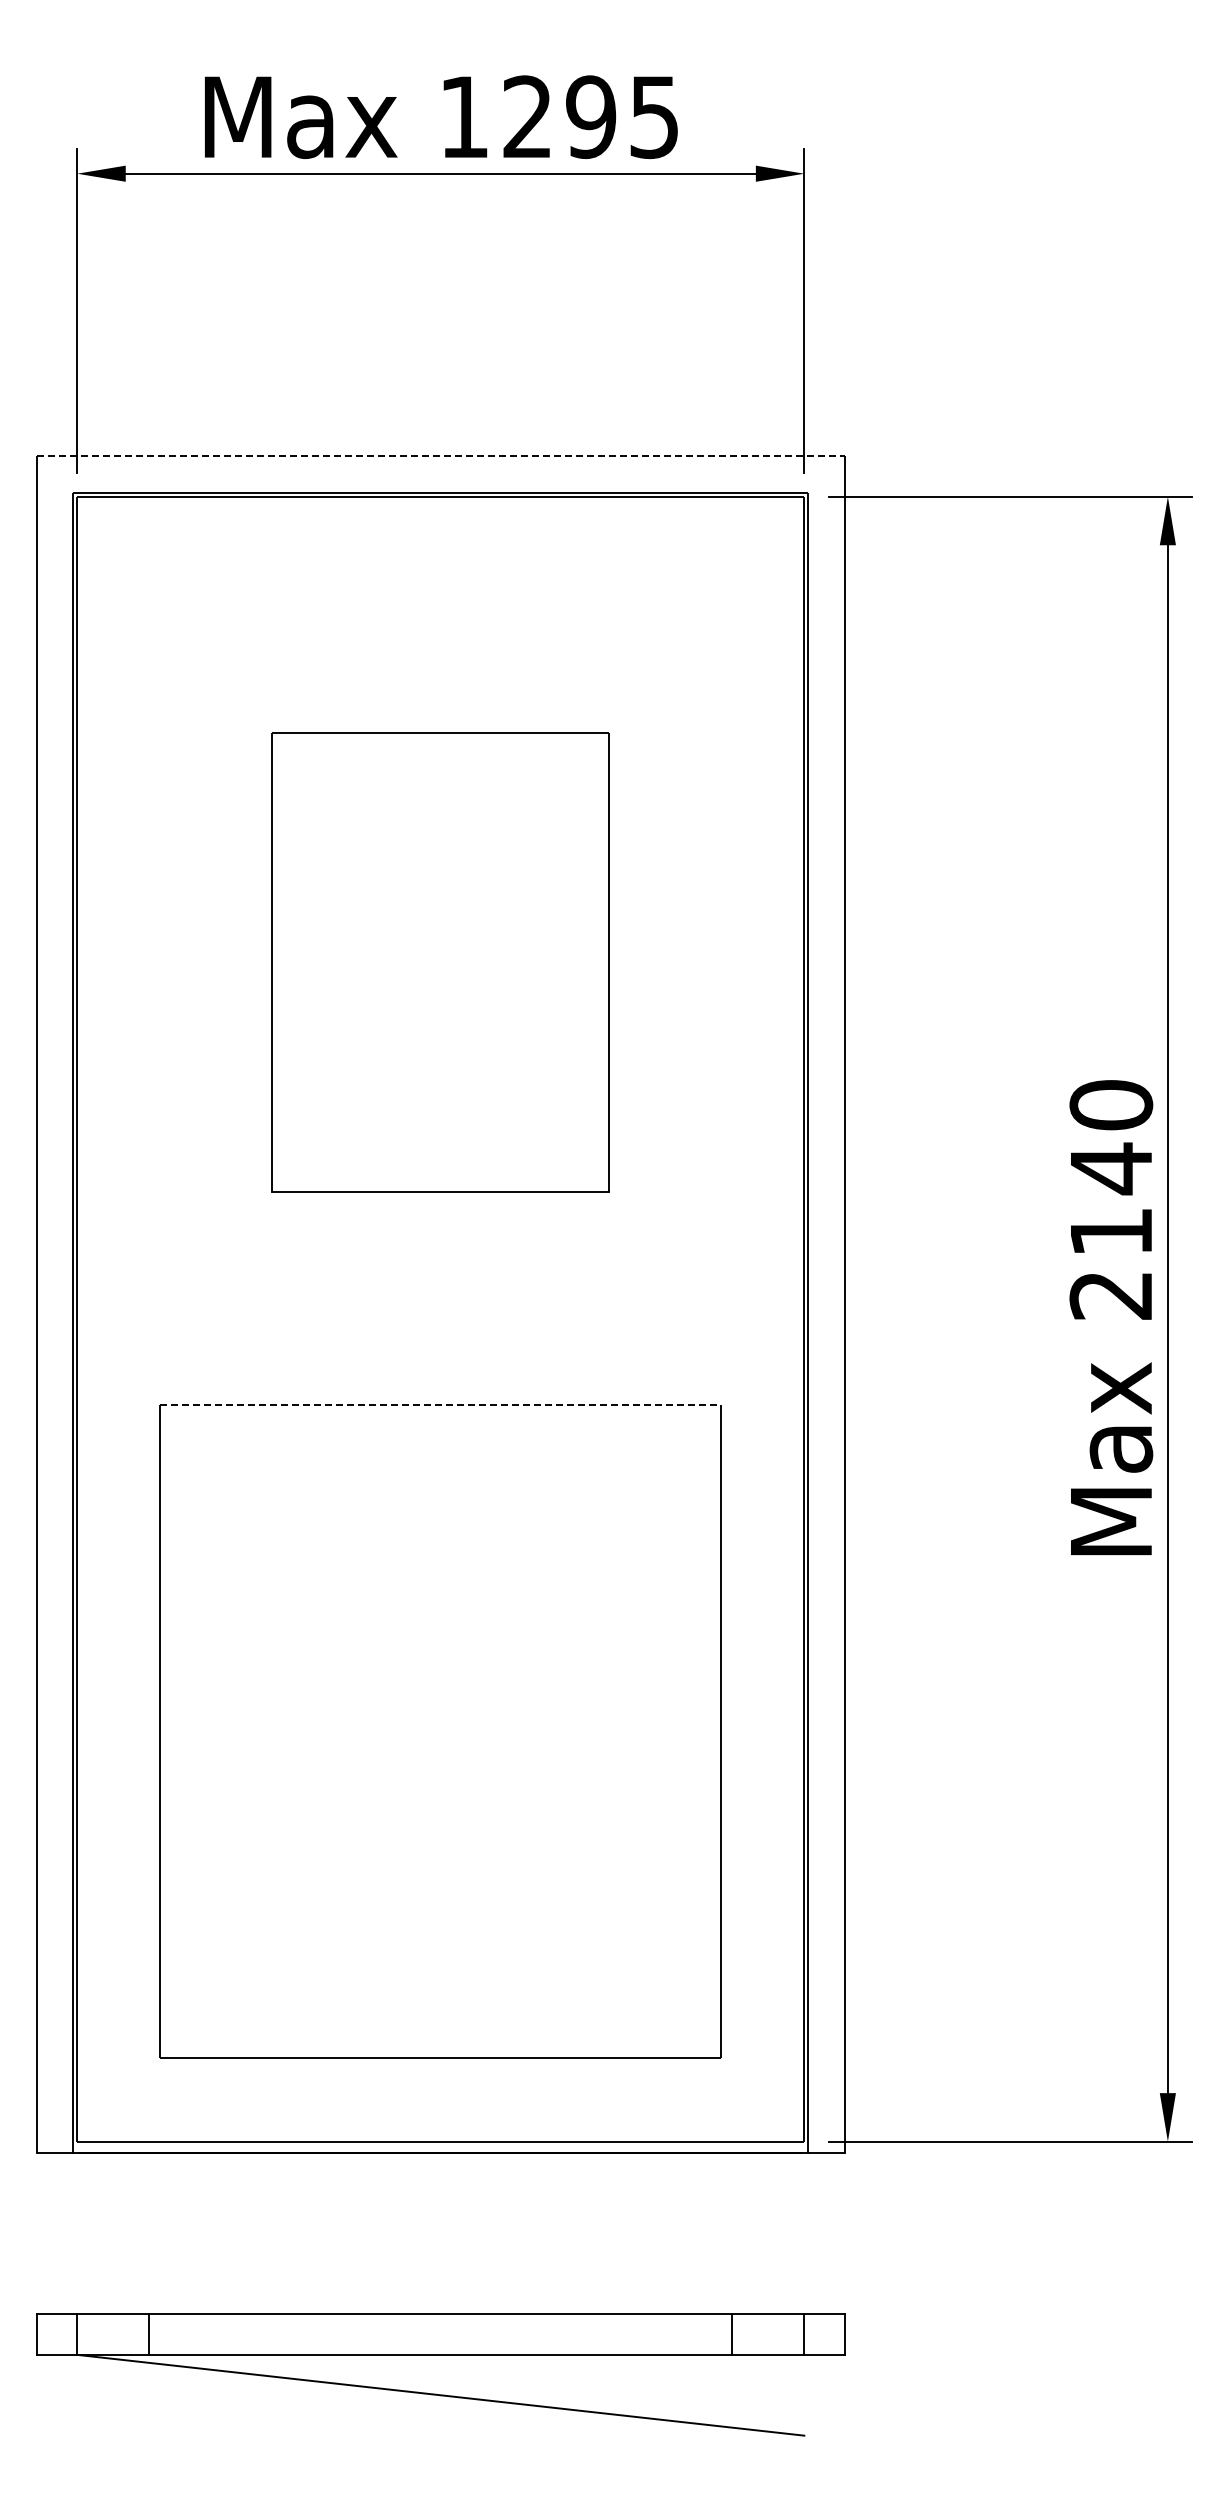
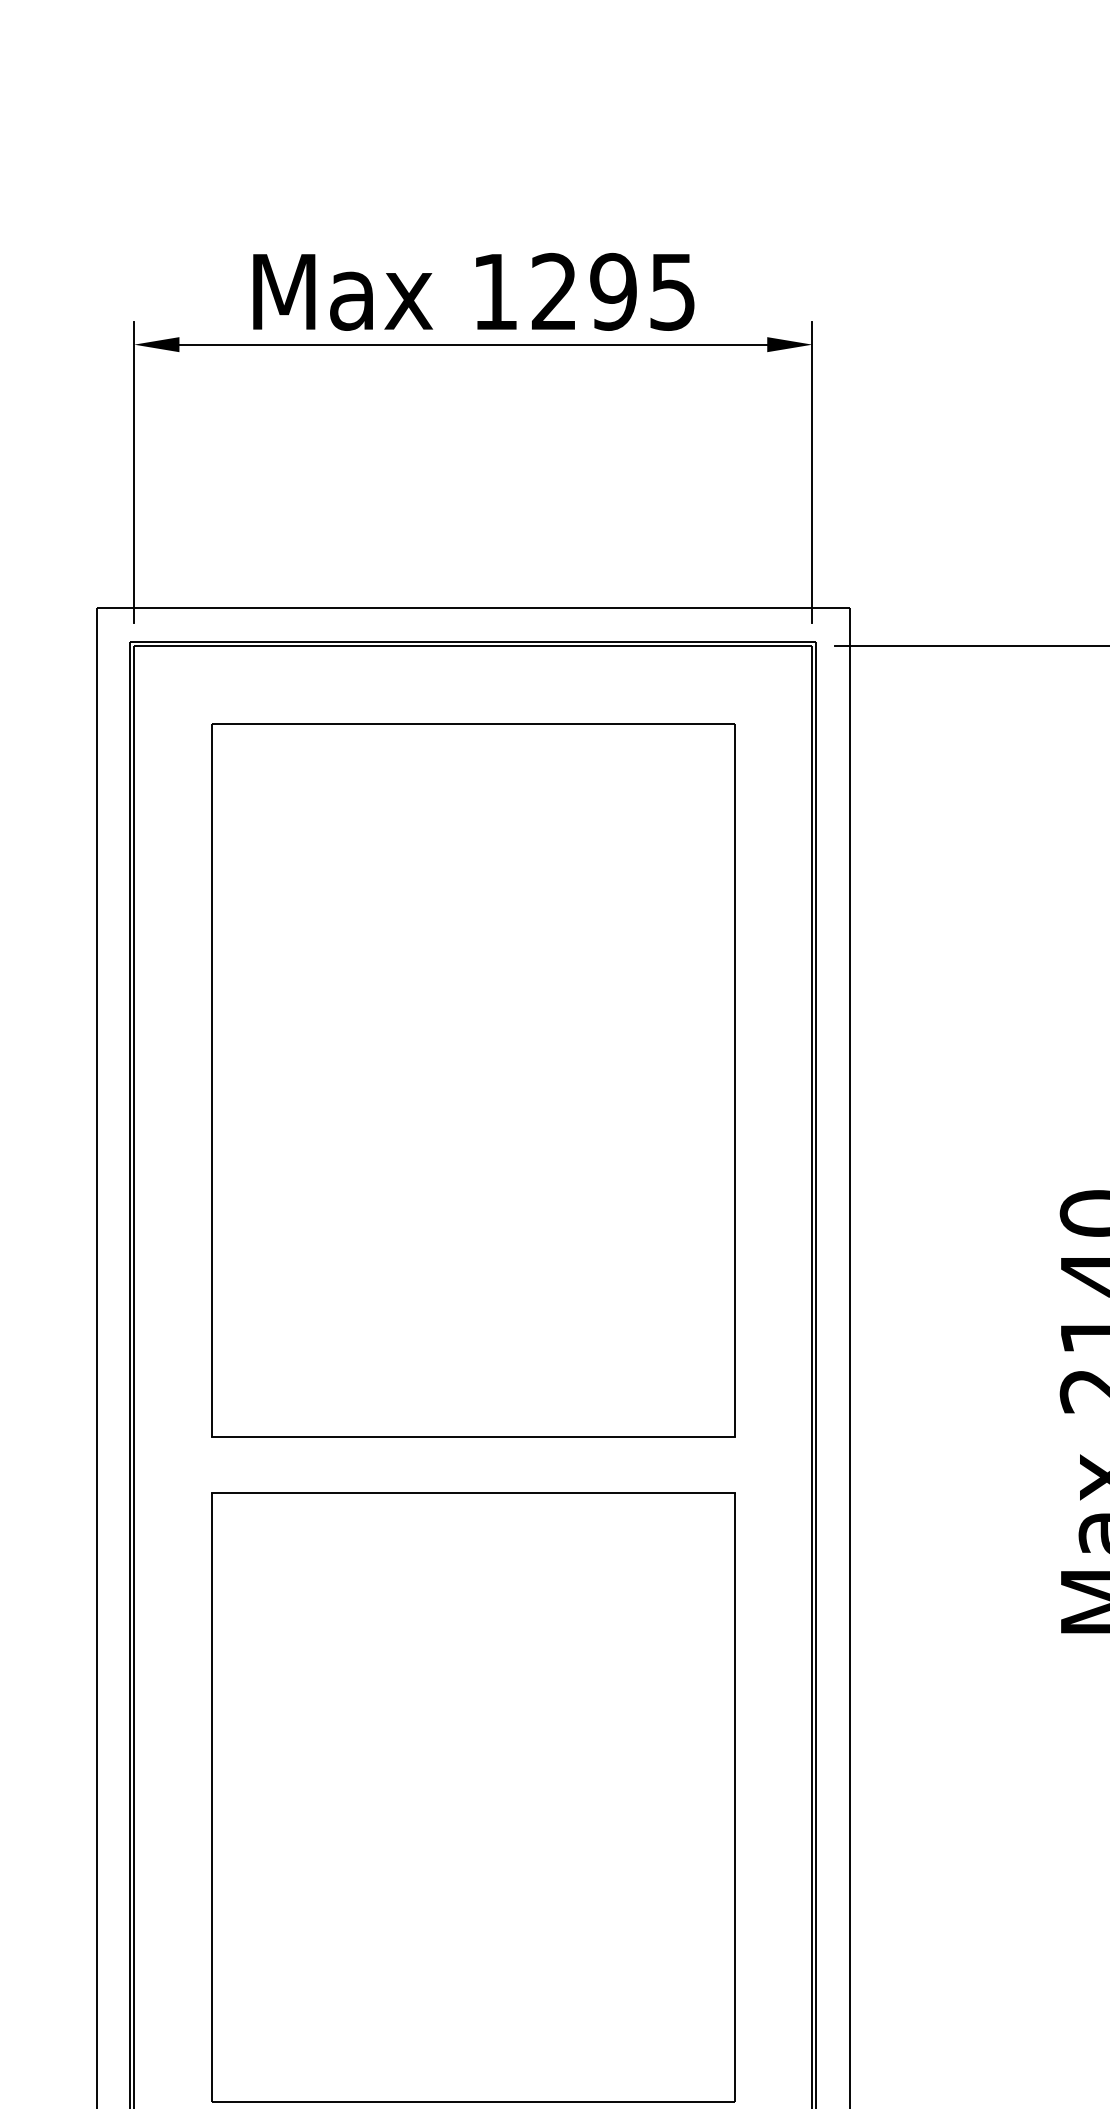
line: (440, 456) -> (473, 608), dashed -> solid
part: (440, 962) -> (473, 1080), size x1.67
line: (441, 1404) -> (473, 1492), dashed -> solid

